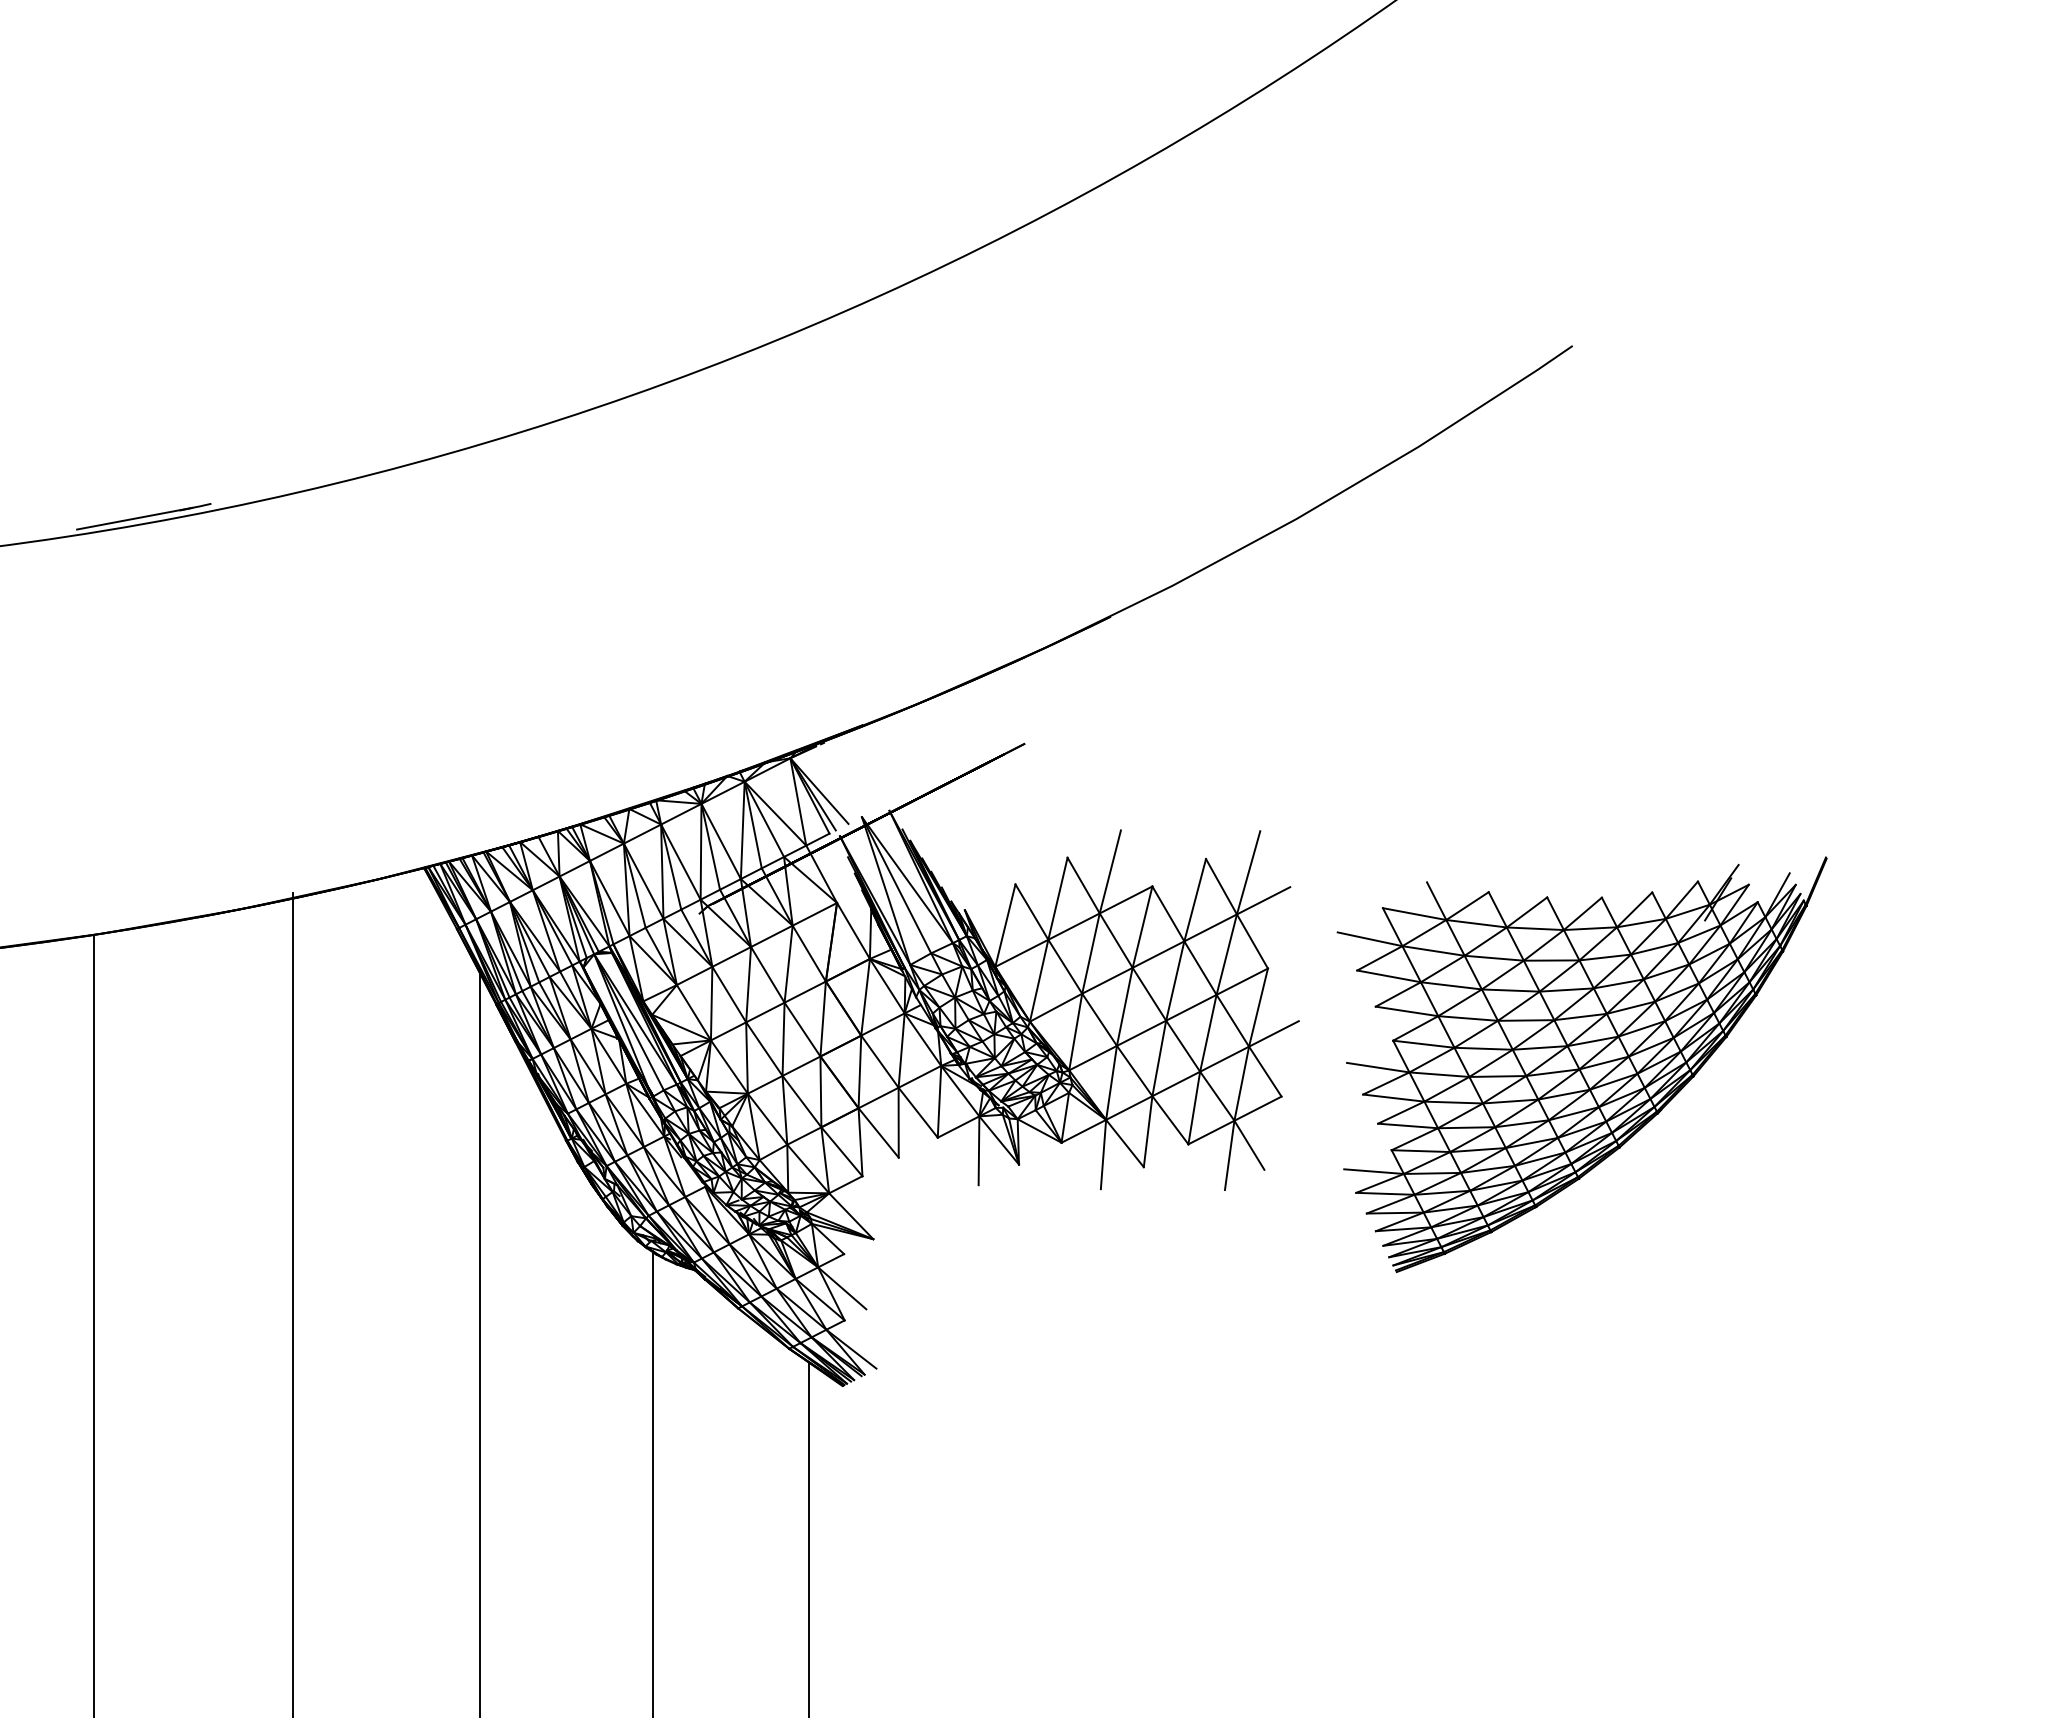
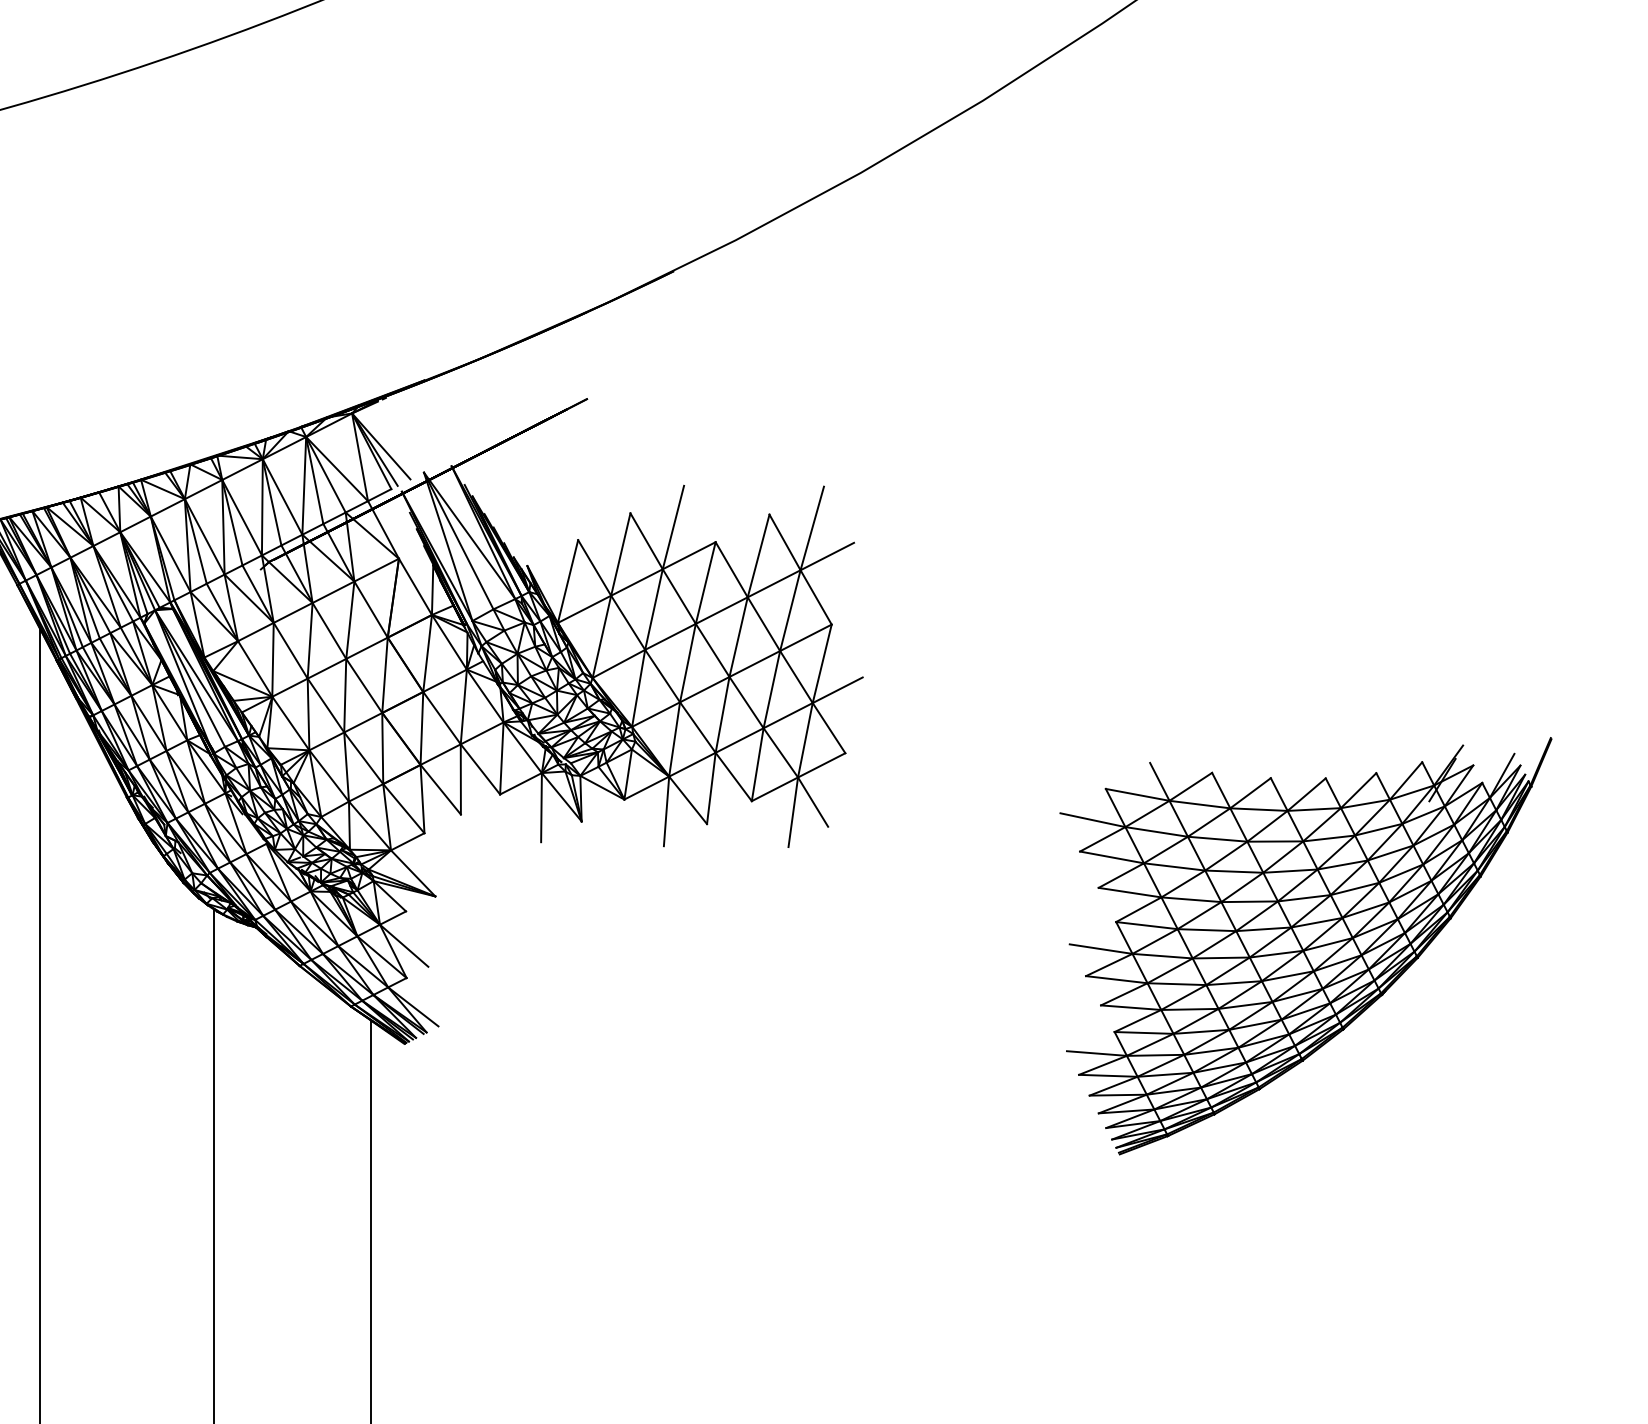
part: (1581, 1064) -> (1305, 945), moved

